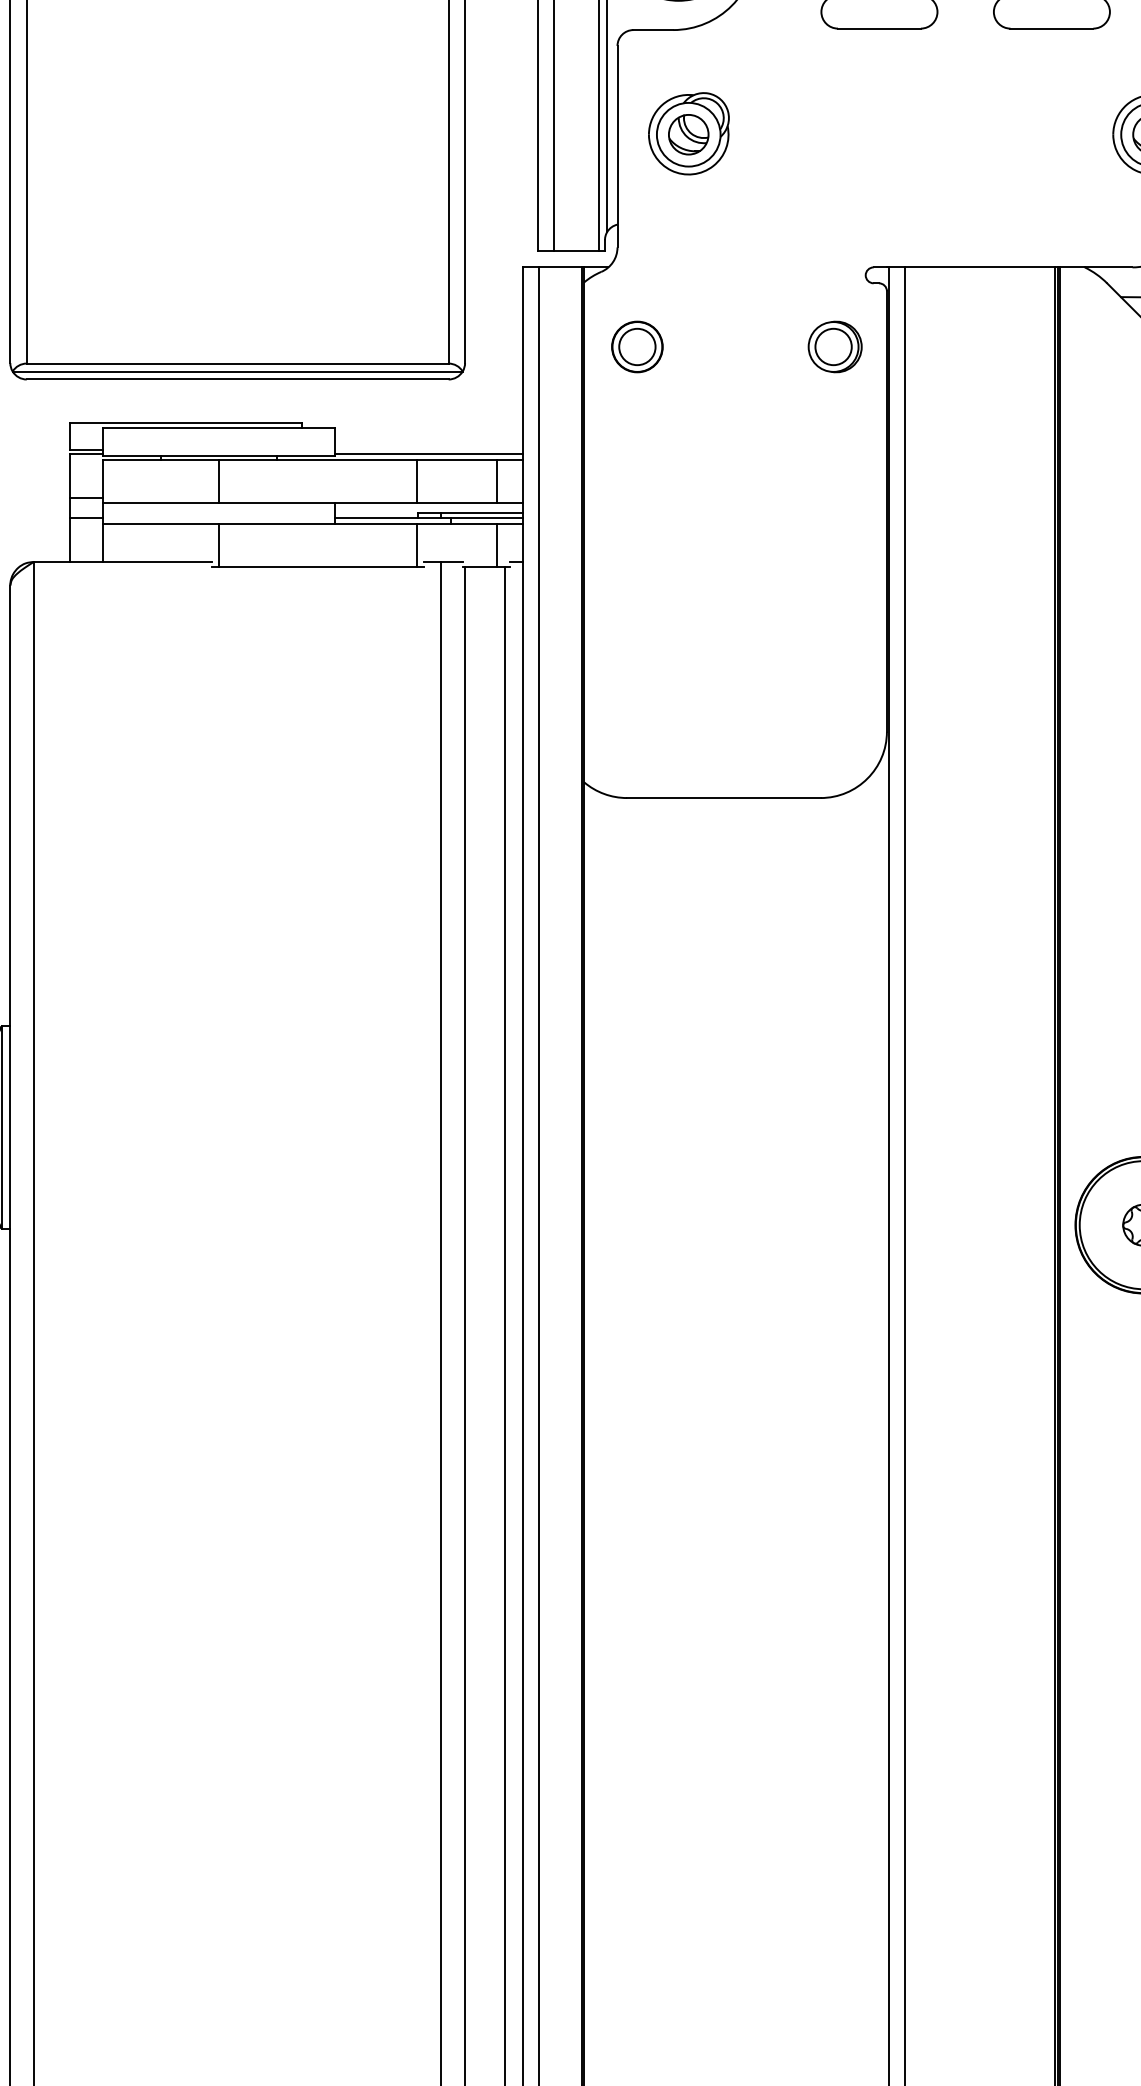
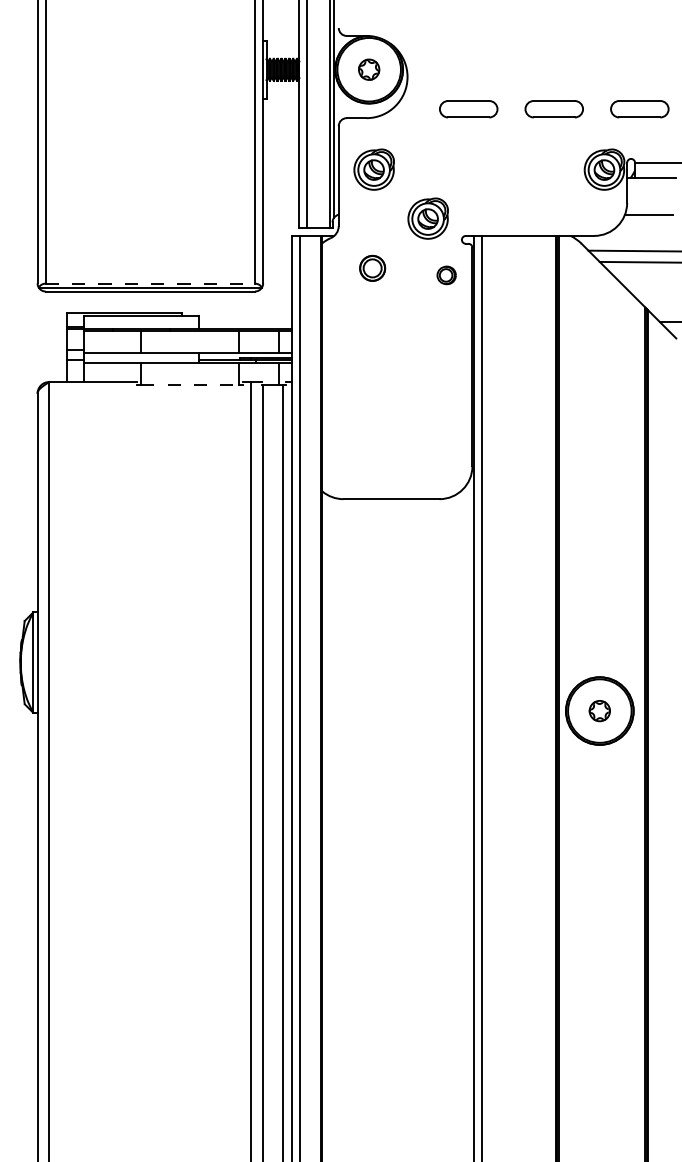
part: (796, 232) -> (427, 218), added
part: (637, 347) -> (372, 268), moved
part: (834, 347) -> (446, 275), size x0.7
line: (237, 363) -> (150, 283), solid -> dashed
line: (318, 566) -> (190, 384), solid -> dashed

